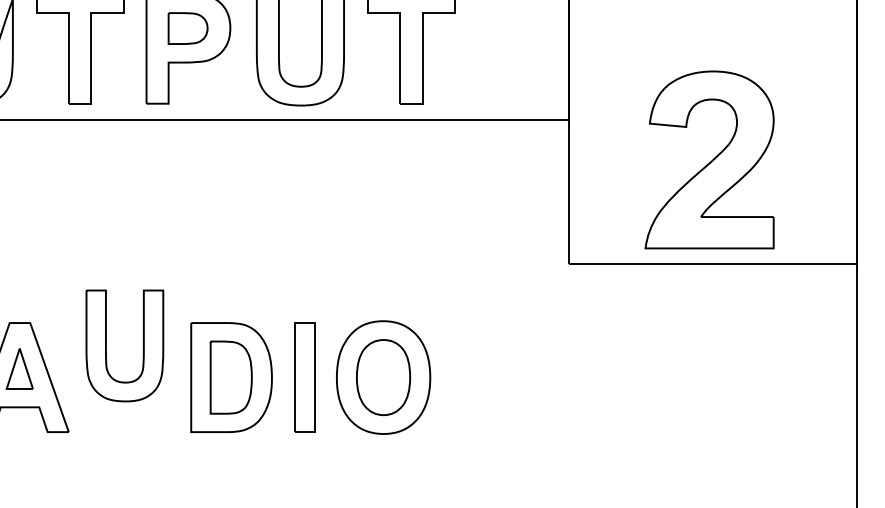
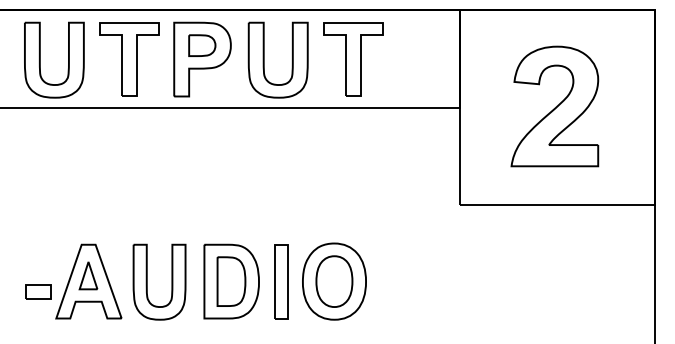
part: (709, 159) -> (554, 106), moved
part: (107, 344) -> (147, 281), moved

